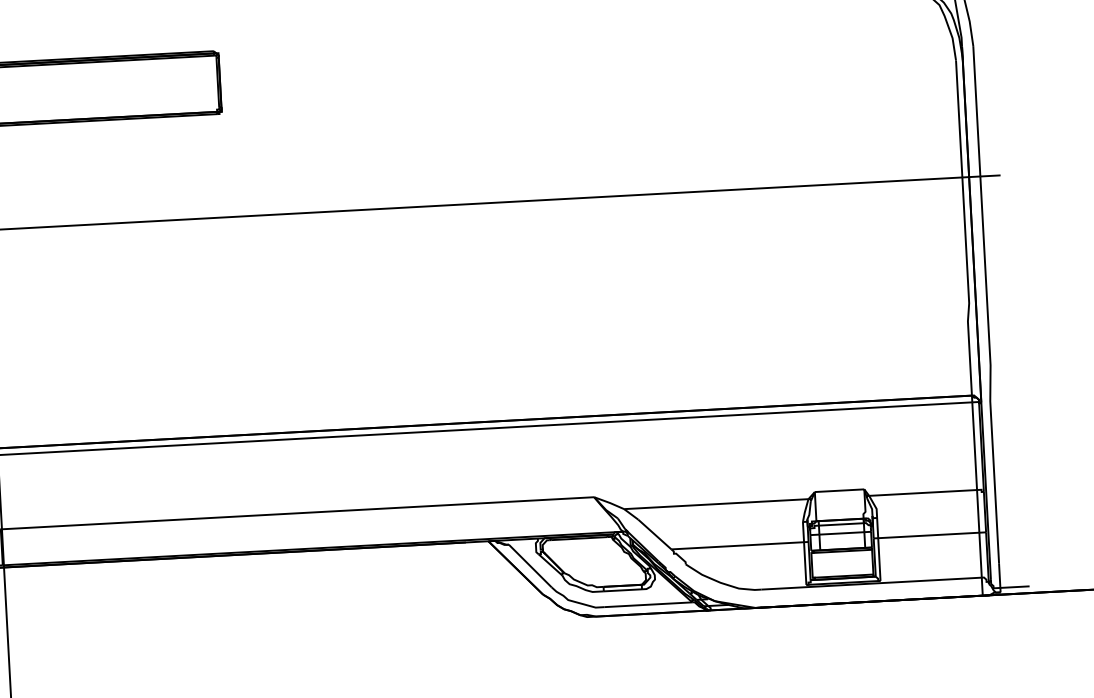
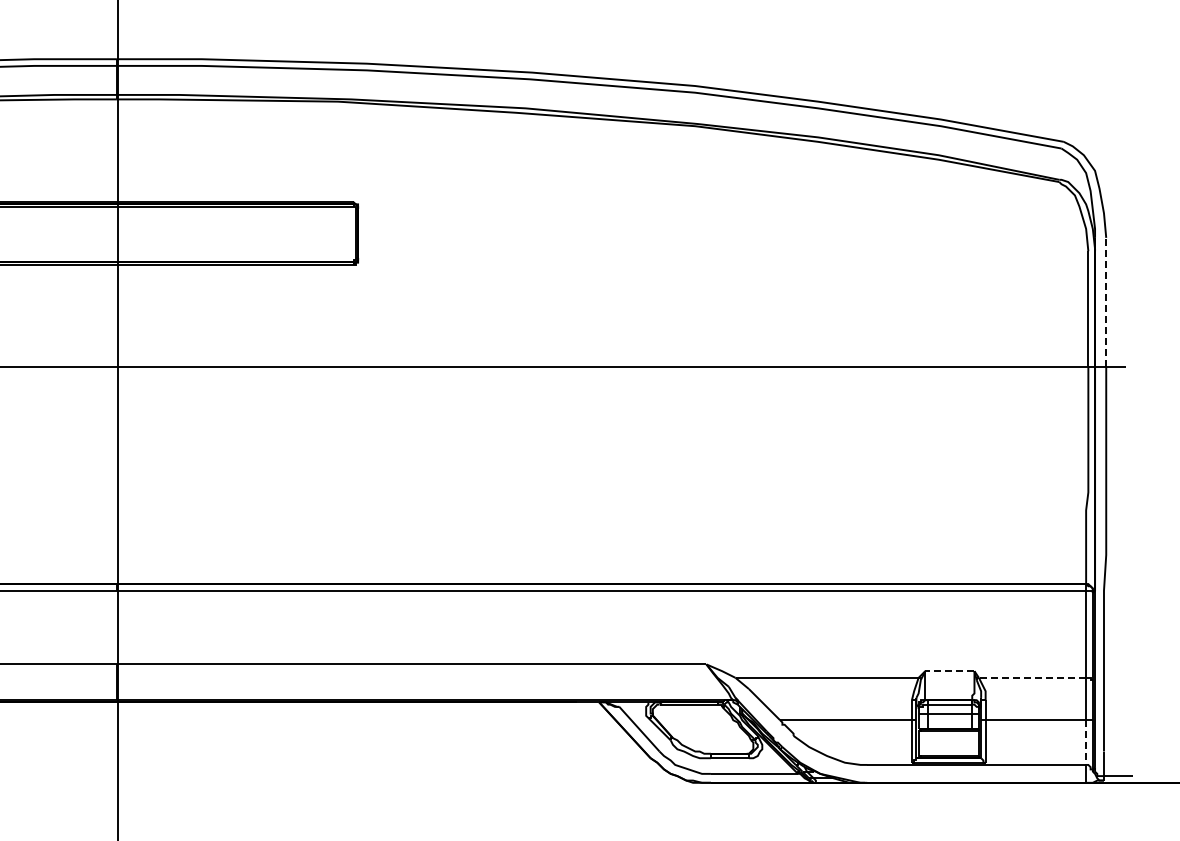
line: (977, 111) -> (1106, 302), solid -> dashed
line: (839, 491) -> (949, 671), solid -> dashed
line: (923, 492) -> (1032, 677), solid -> dashed
line: (981, 556) -> (1086, 743), solid -> dashed

